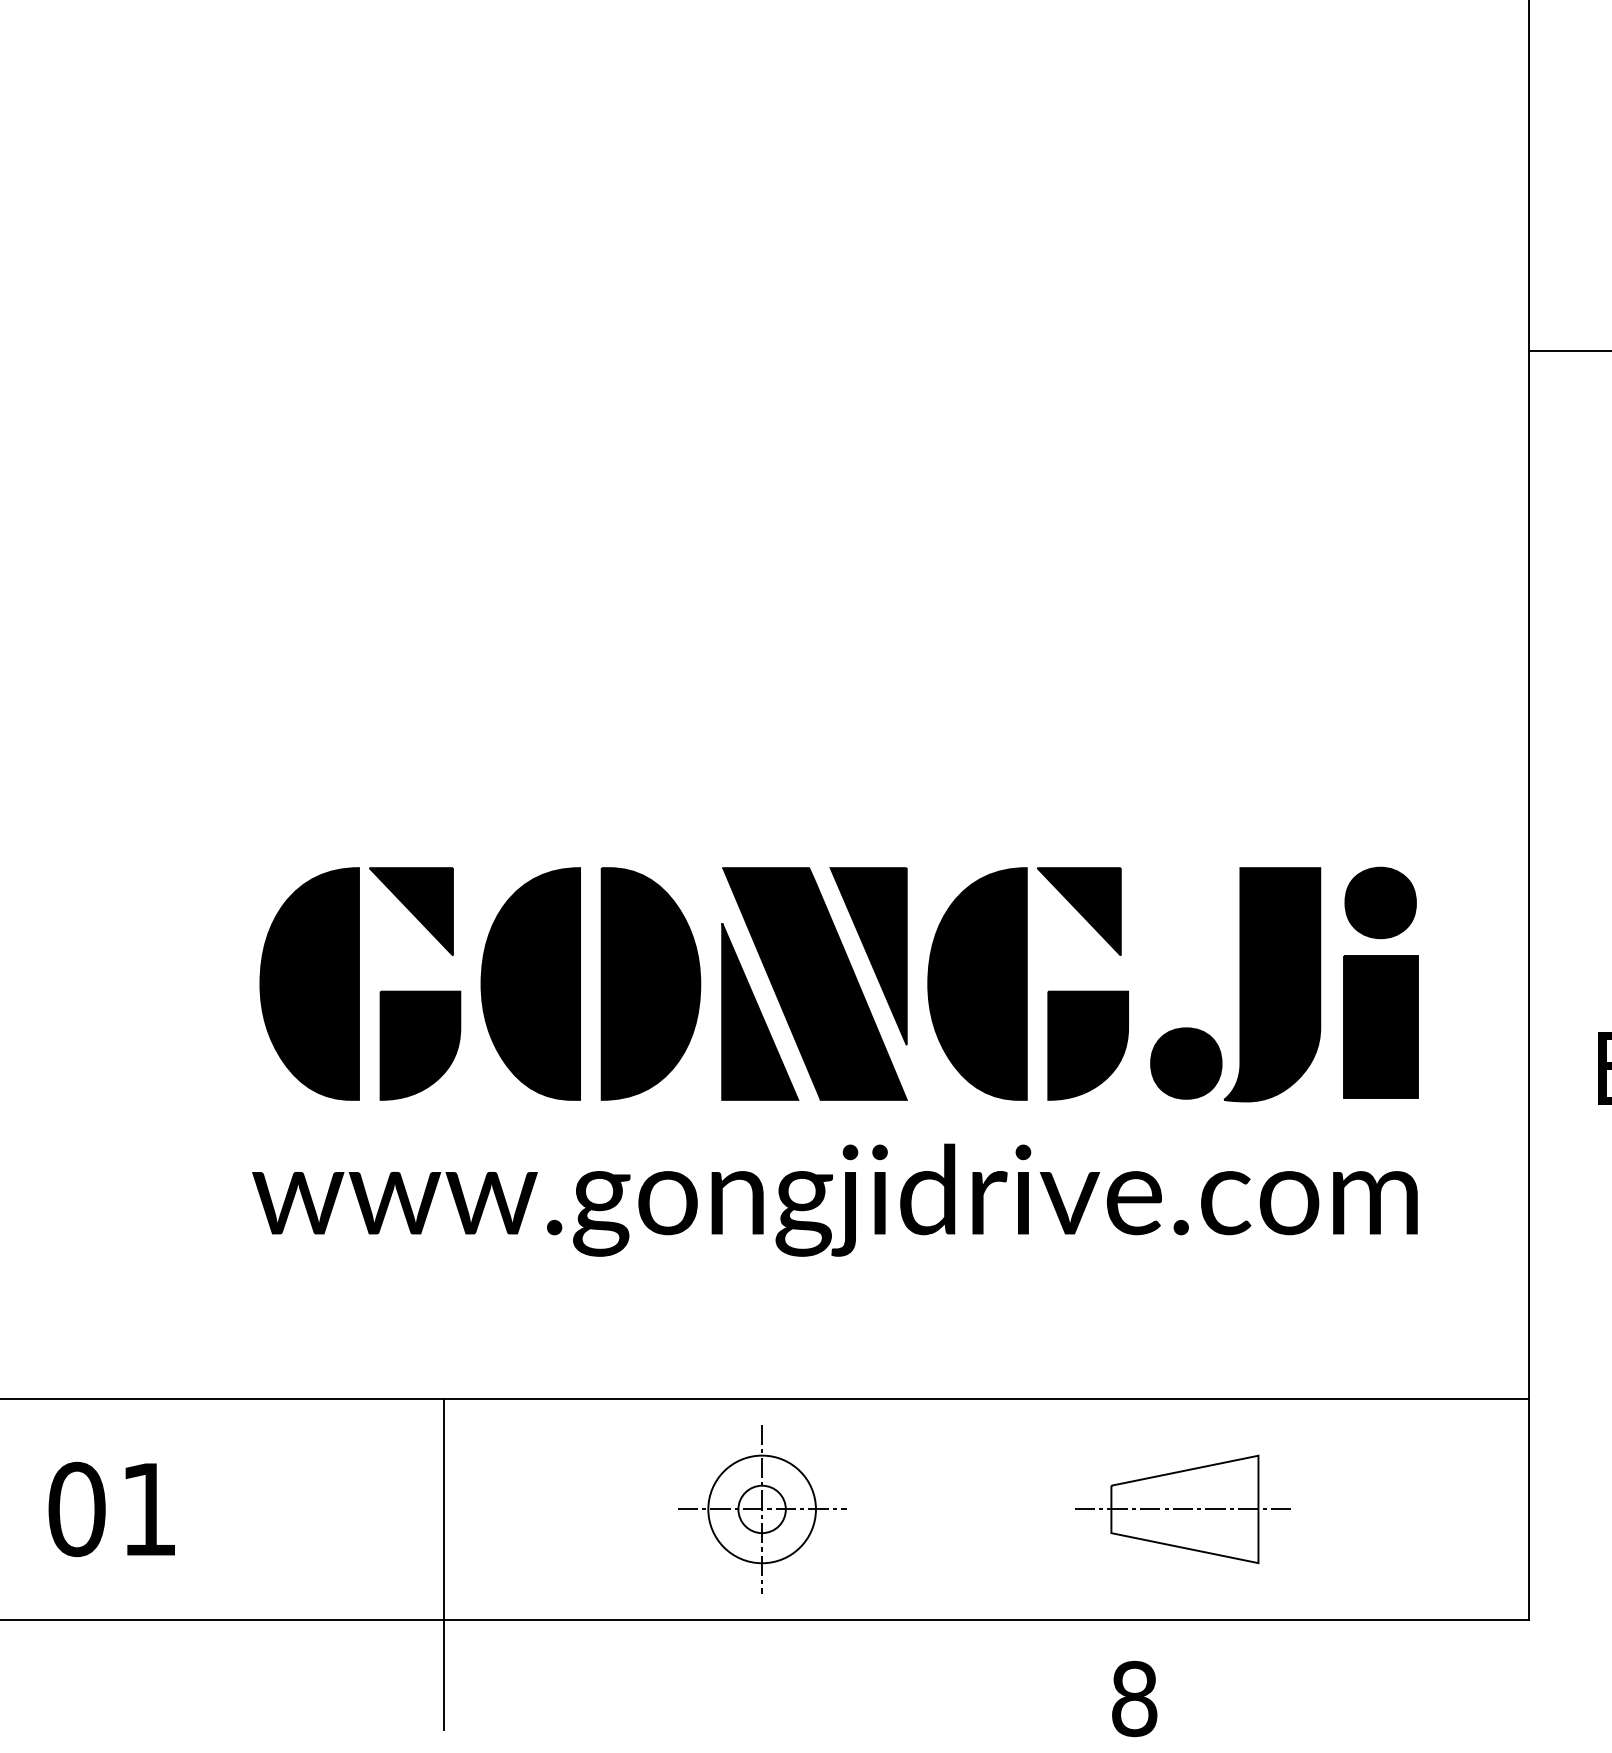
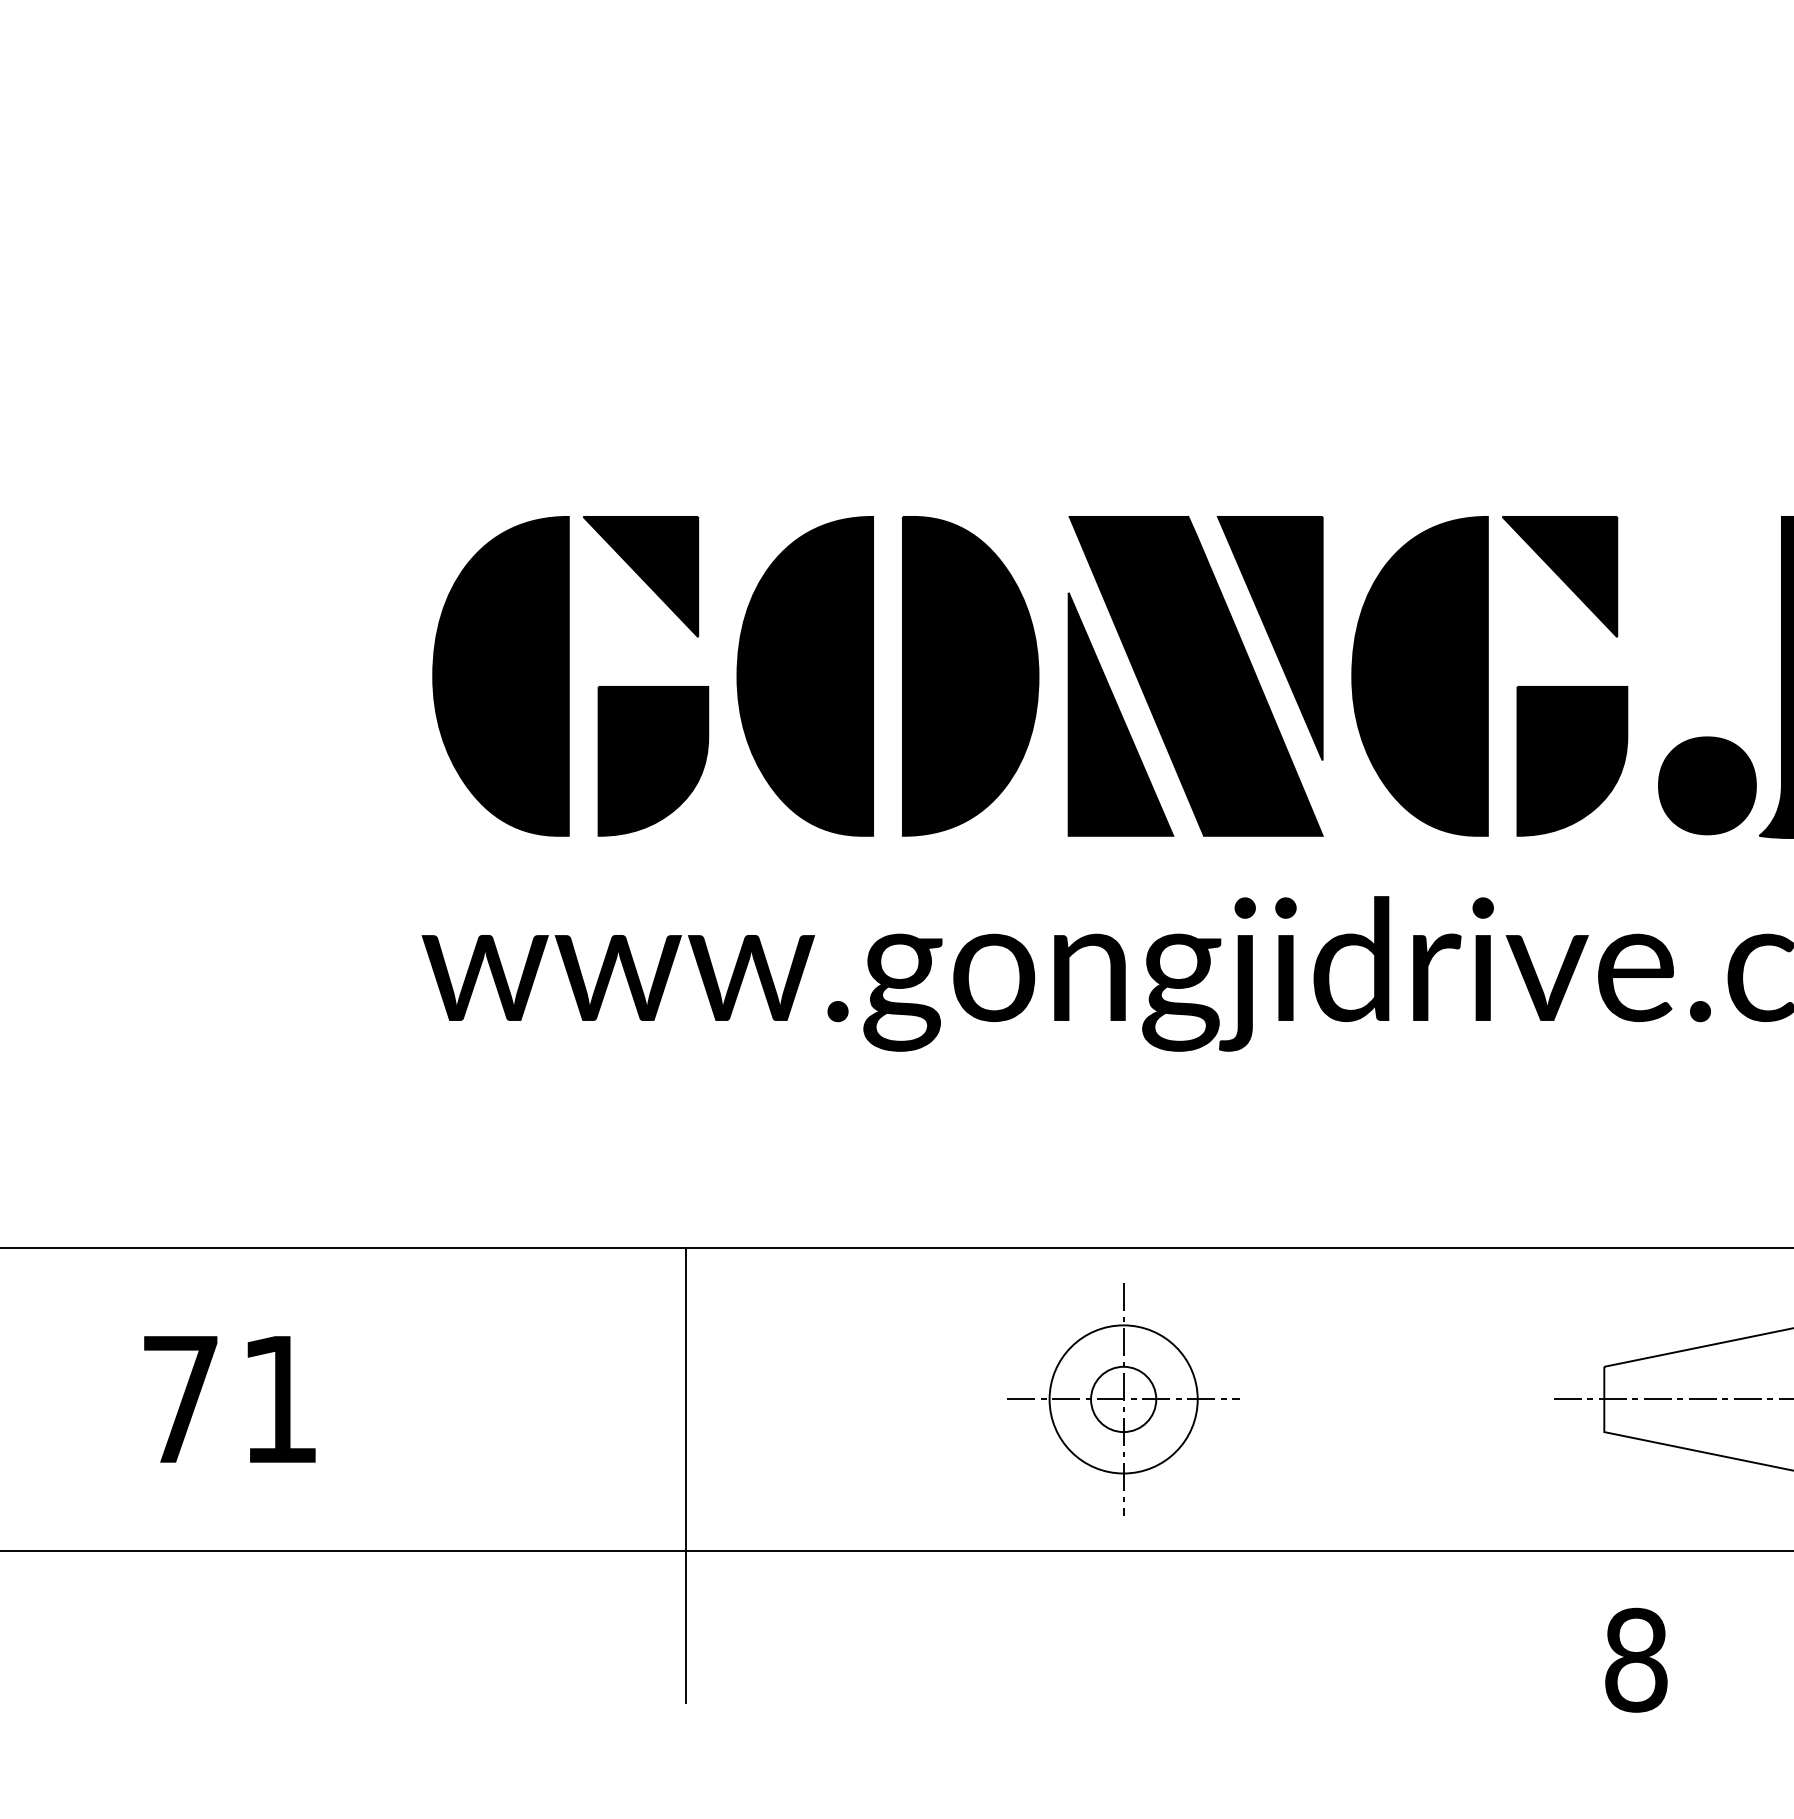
text: (76, 1509) -> (180, 1399), 01 -> 71

